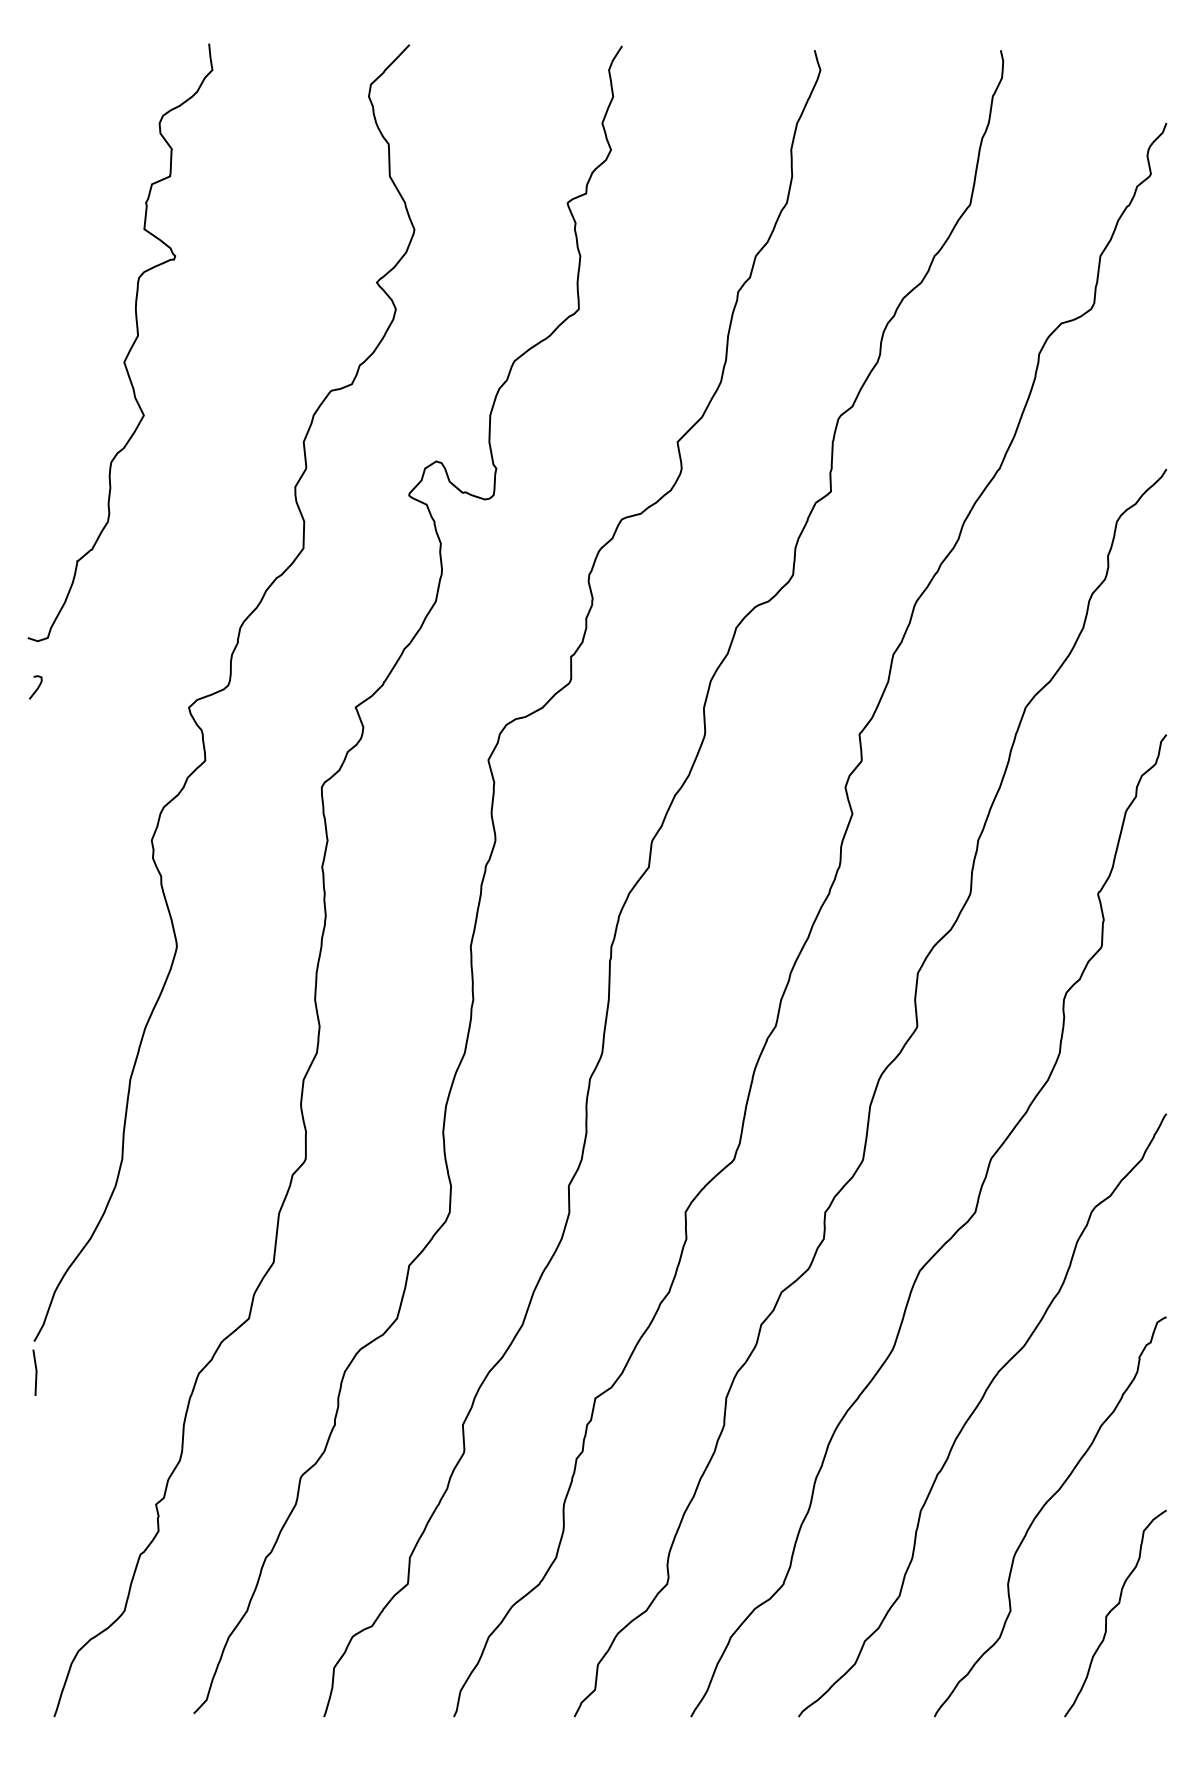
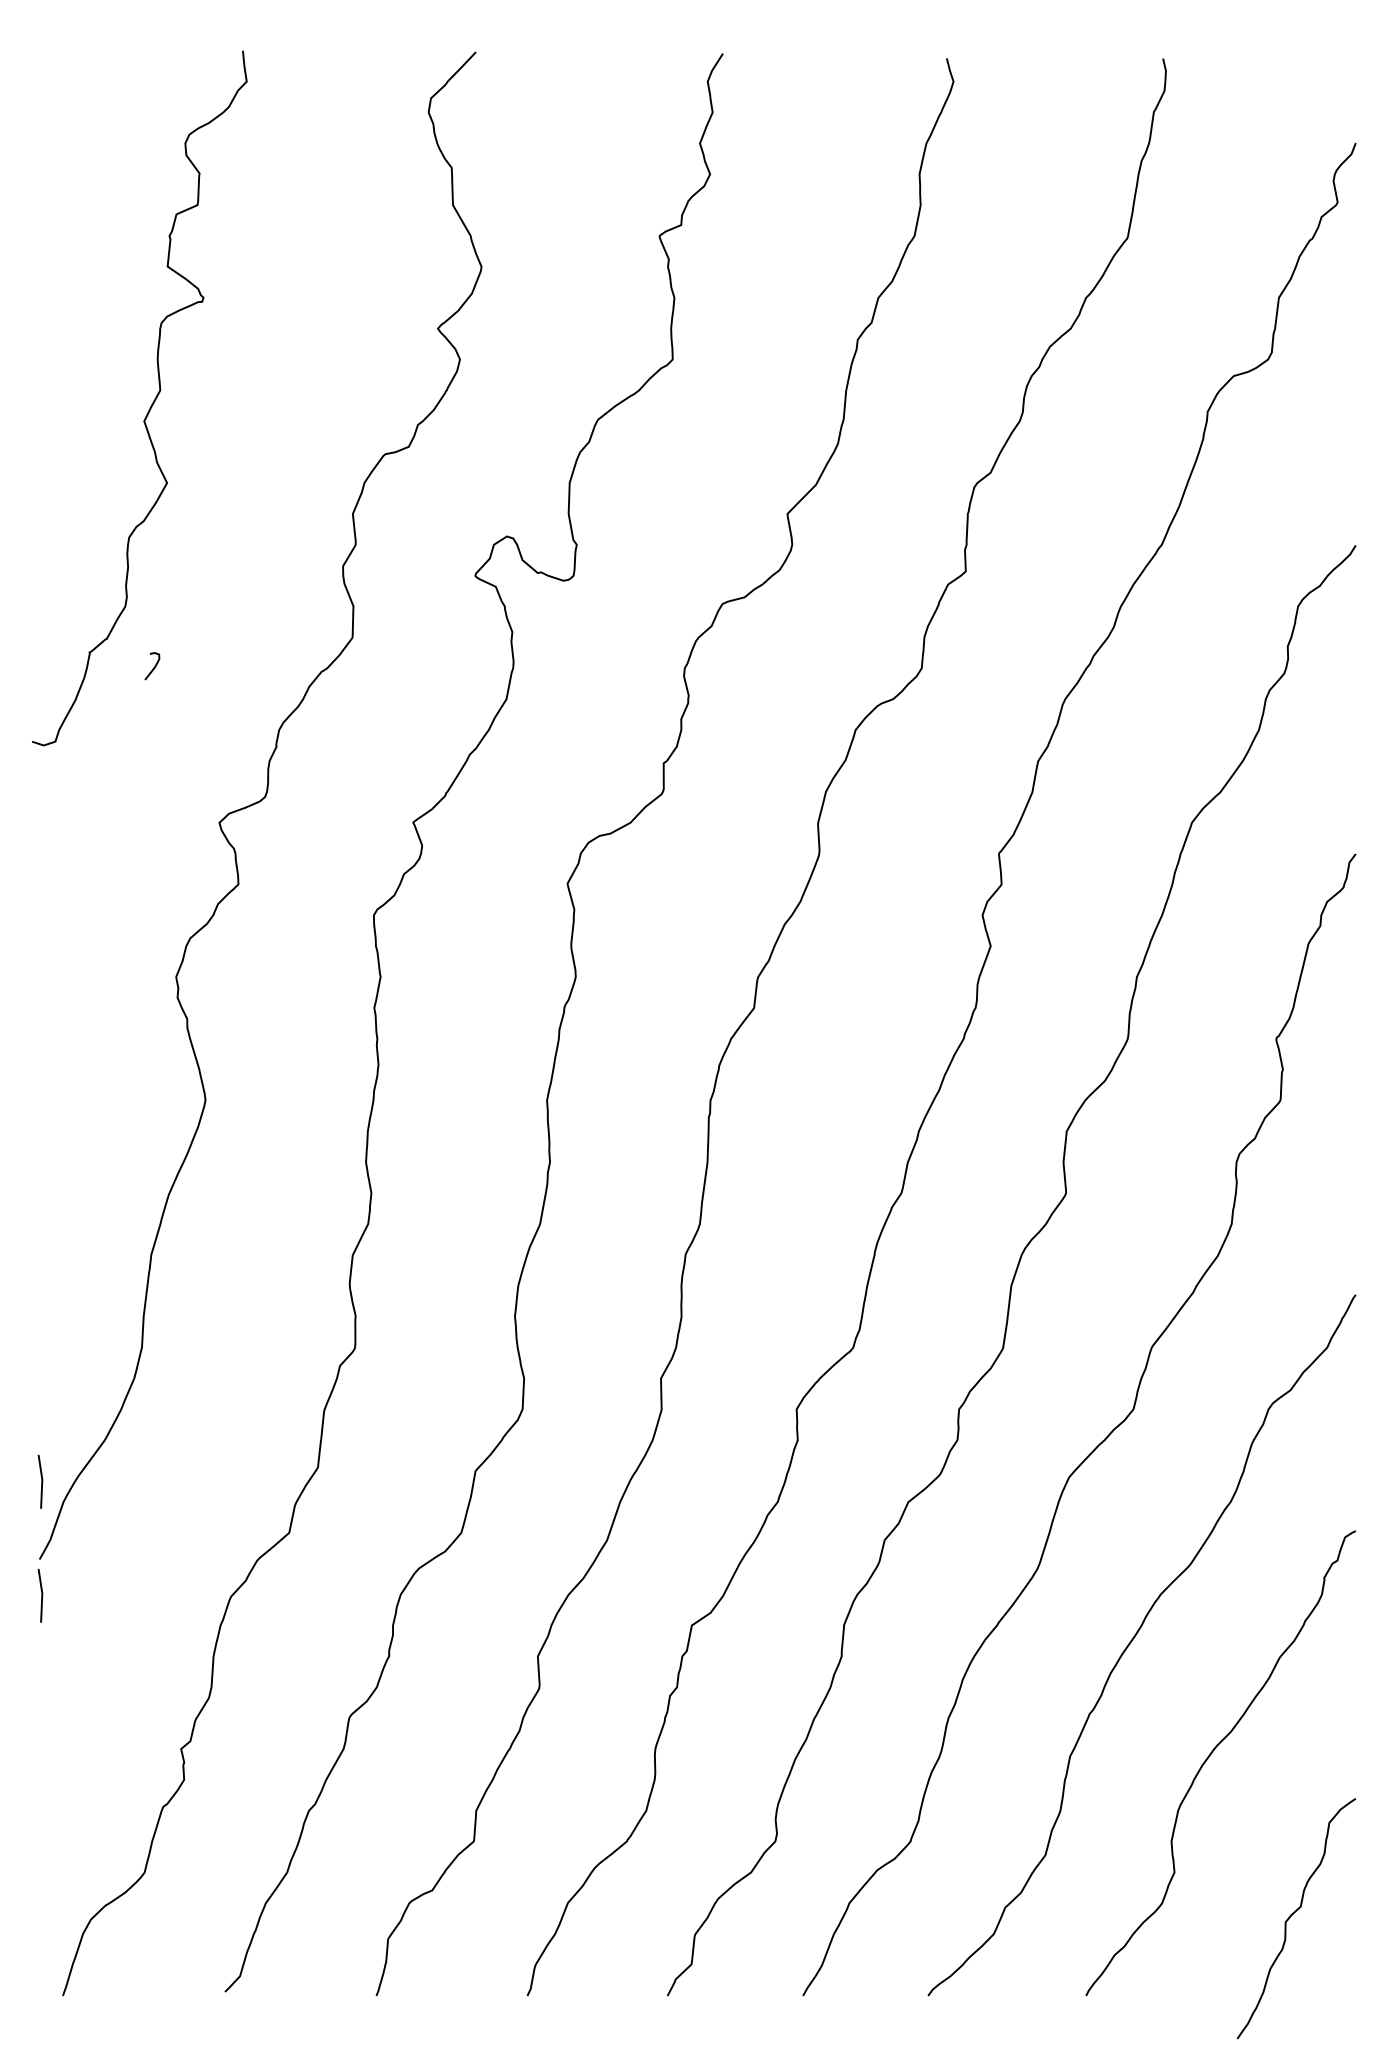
curve: (36, 688) -> (153, 667), moved
line: (35, 1274) -> (41, 1481), added
curve: (1112, 1609) -> (1293, 1914), moved

